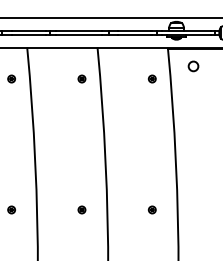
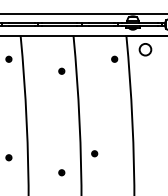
circle: (193, 65) -> (145, 49), size x1.6
part: (81, 77) -> (61, 70), moved
part: (81, 209) -> (61, 172), moved
part: (152, 209) -> (94, 153), moved

